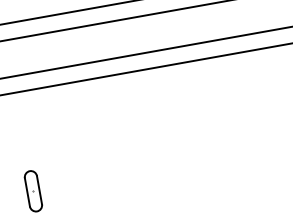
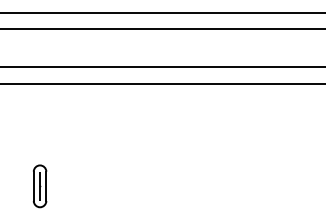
line: (33, 191) -> (40, 186), added

